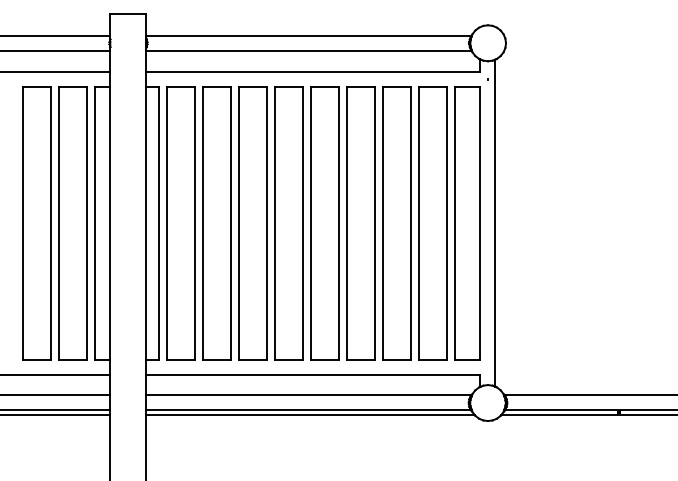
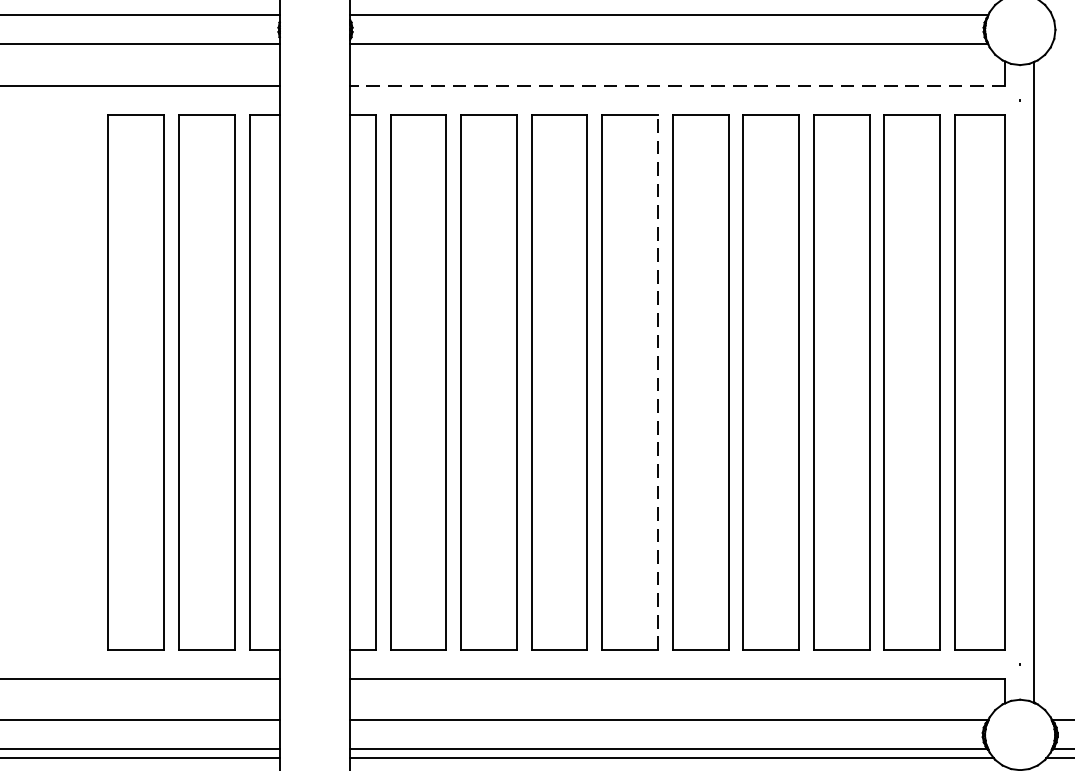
line: (312, 71) -> (676, 85), solid -> dashed
line: (303, 222) -> (658, 381), solid -> dashed

